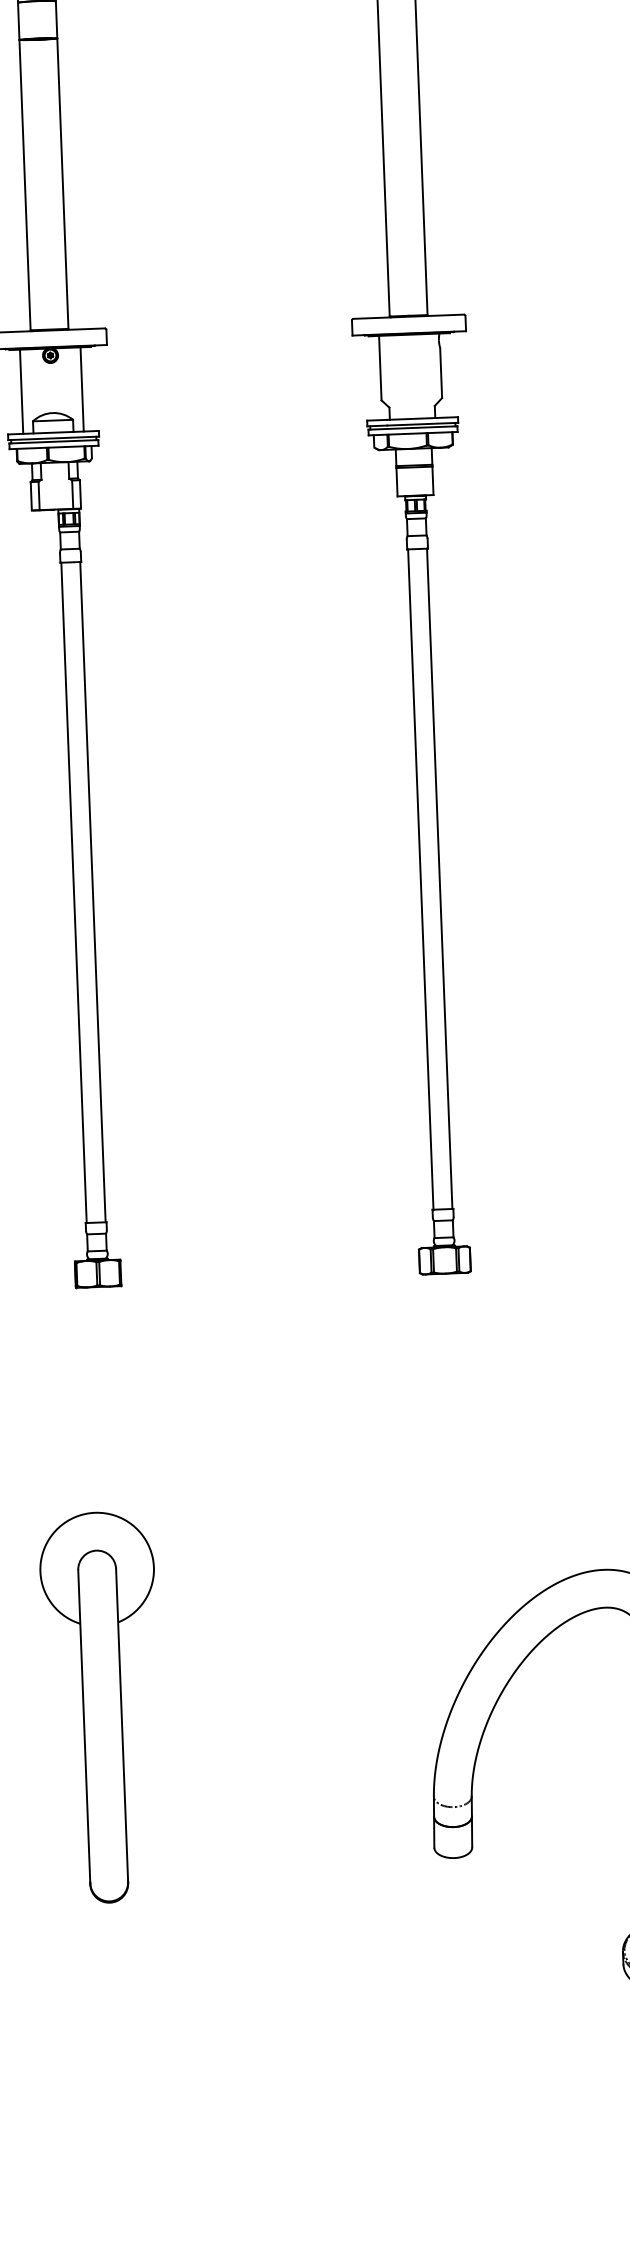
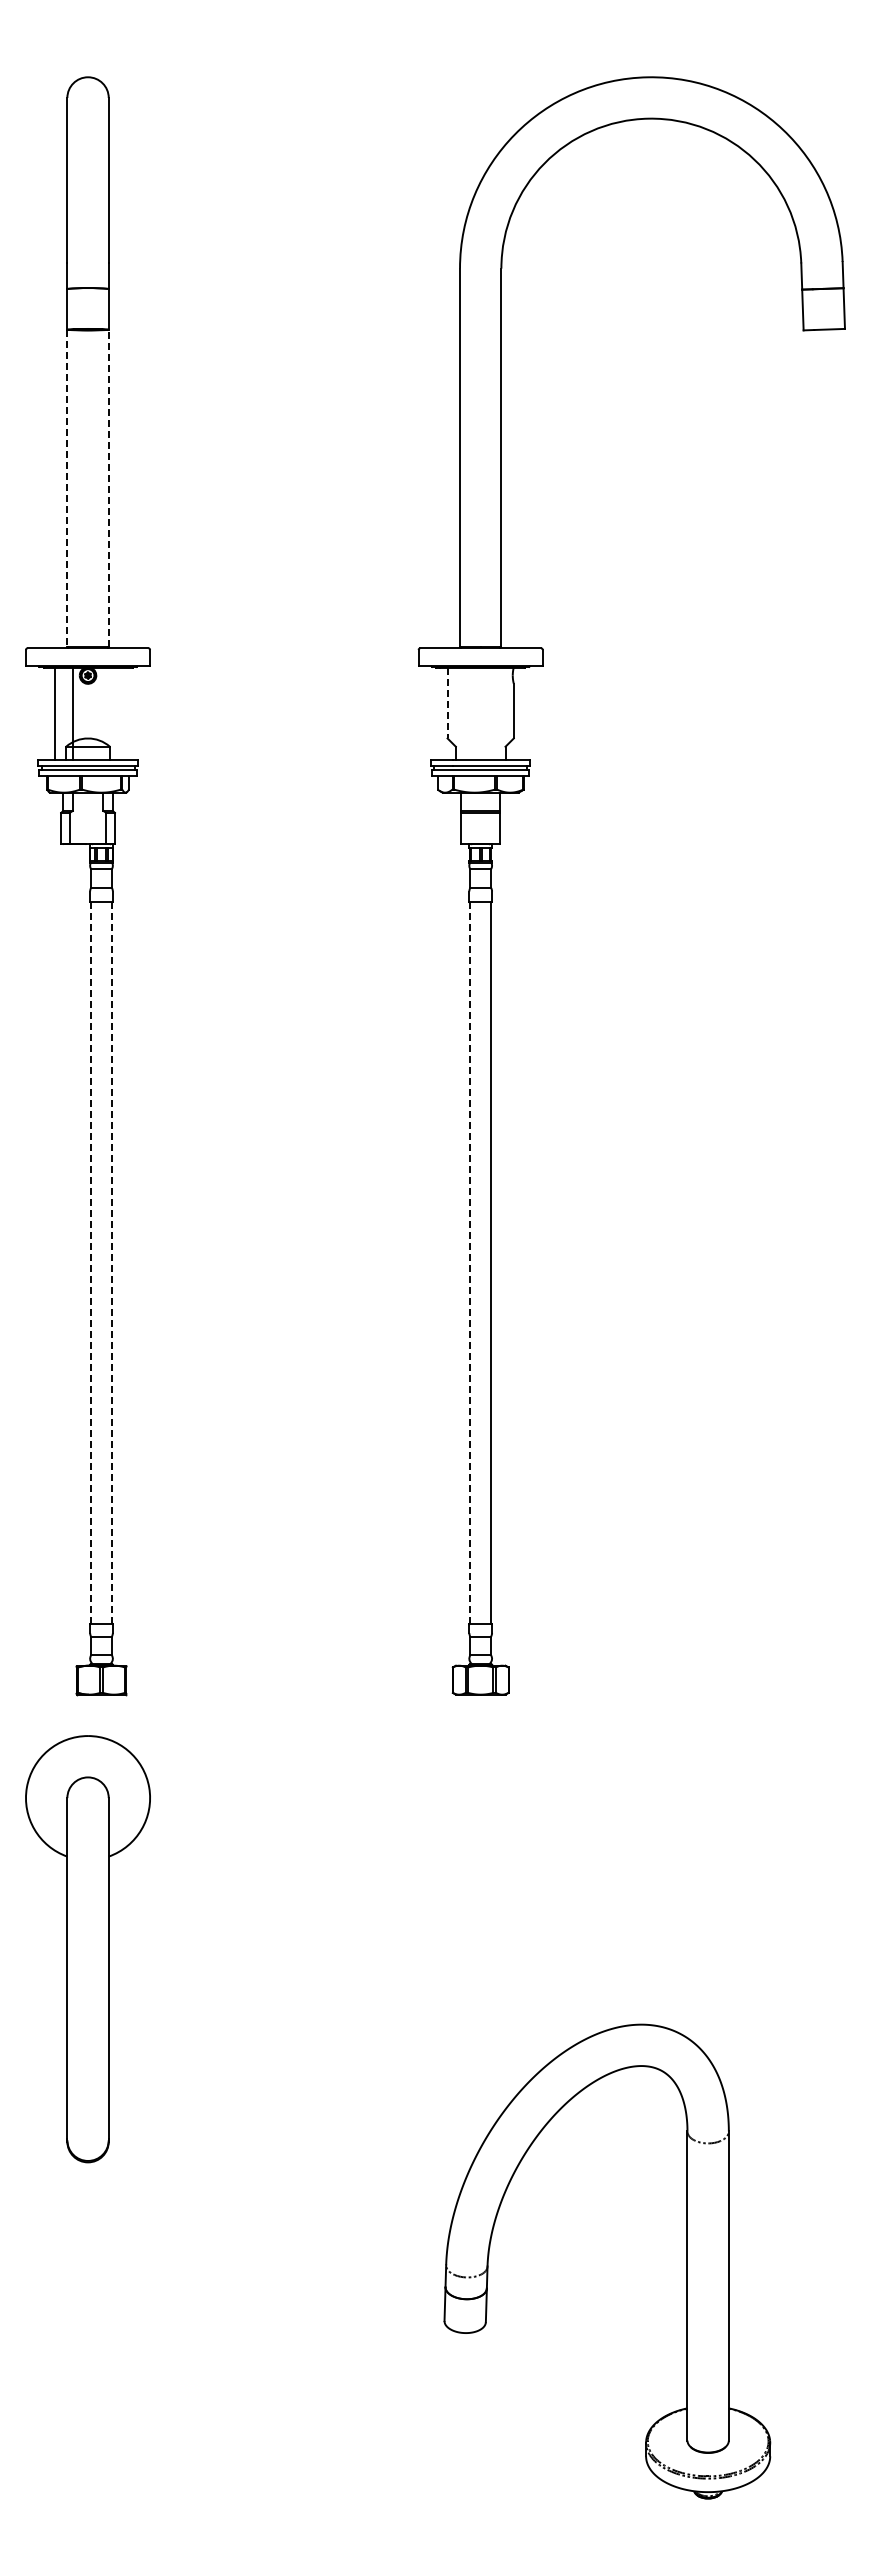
line: (62, 183) -> (108, 488), solid -> dashed
line: (25, 185) -> (67, 488), solid -> dashed
line: (380, 368) -> (447, 703), solid -> dashed
line: (82, 389) -> (73, 713), moved
line: (420, 879) -> (470, 1263), solid -> dashed
line: (92, 891) -> (111, 1262), solid -> dashed
line: (74, 893) -> (91, 1263), solid -> dashed
part: (101, 1708) -> (87, 1949), moved

